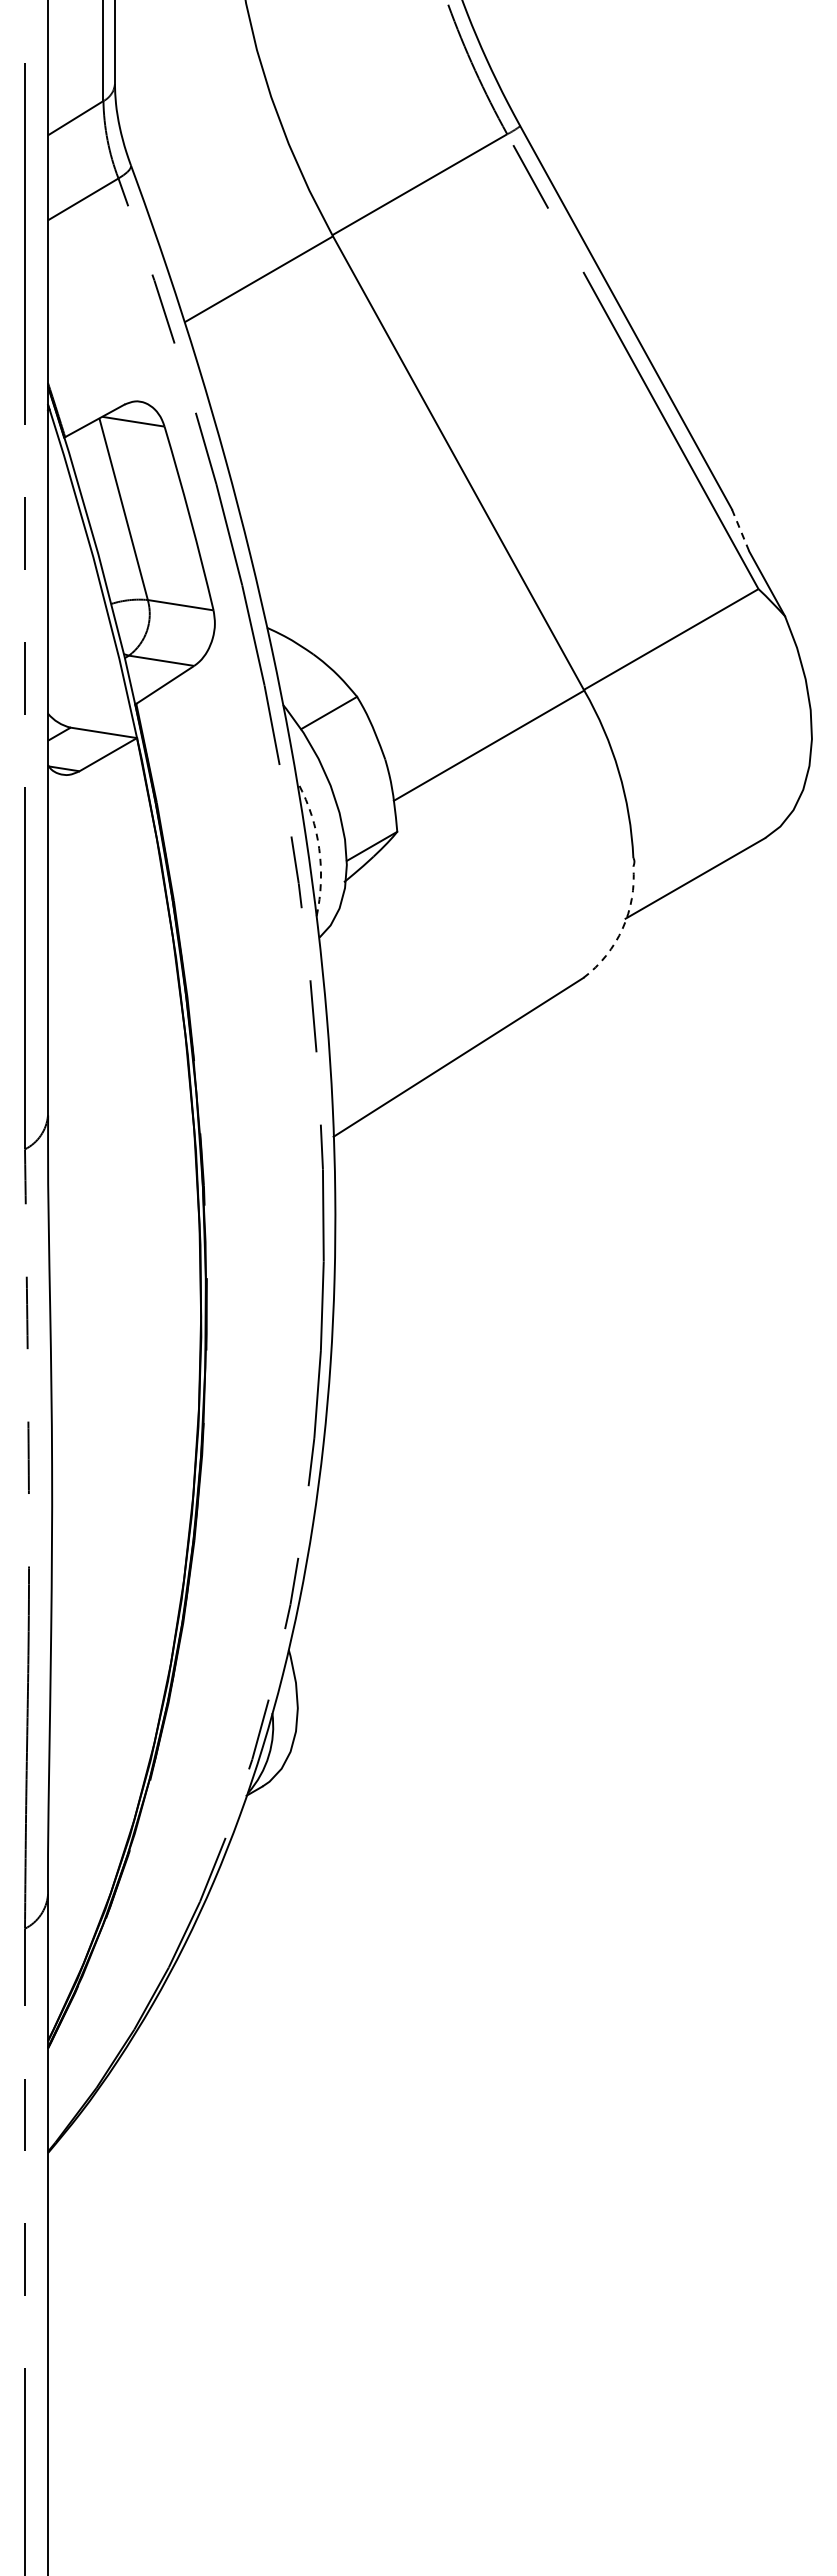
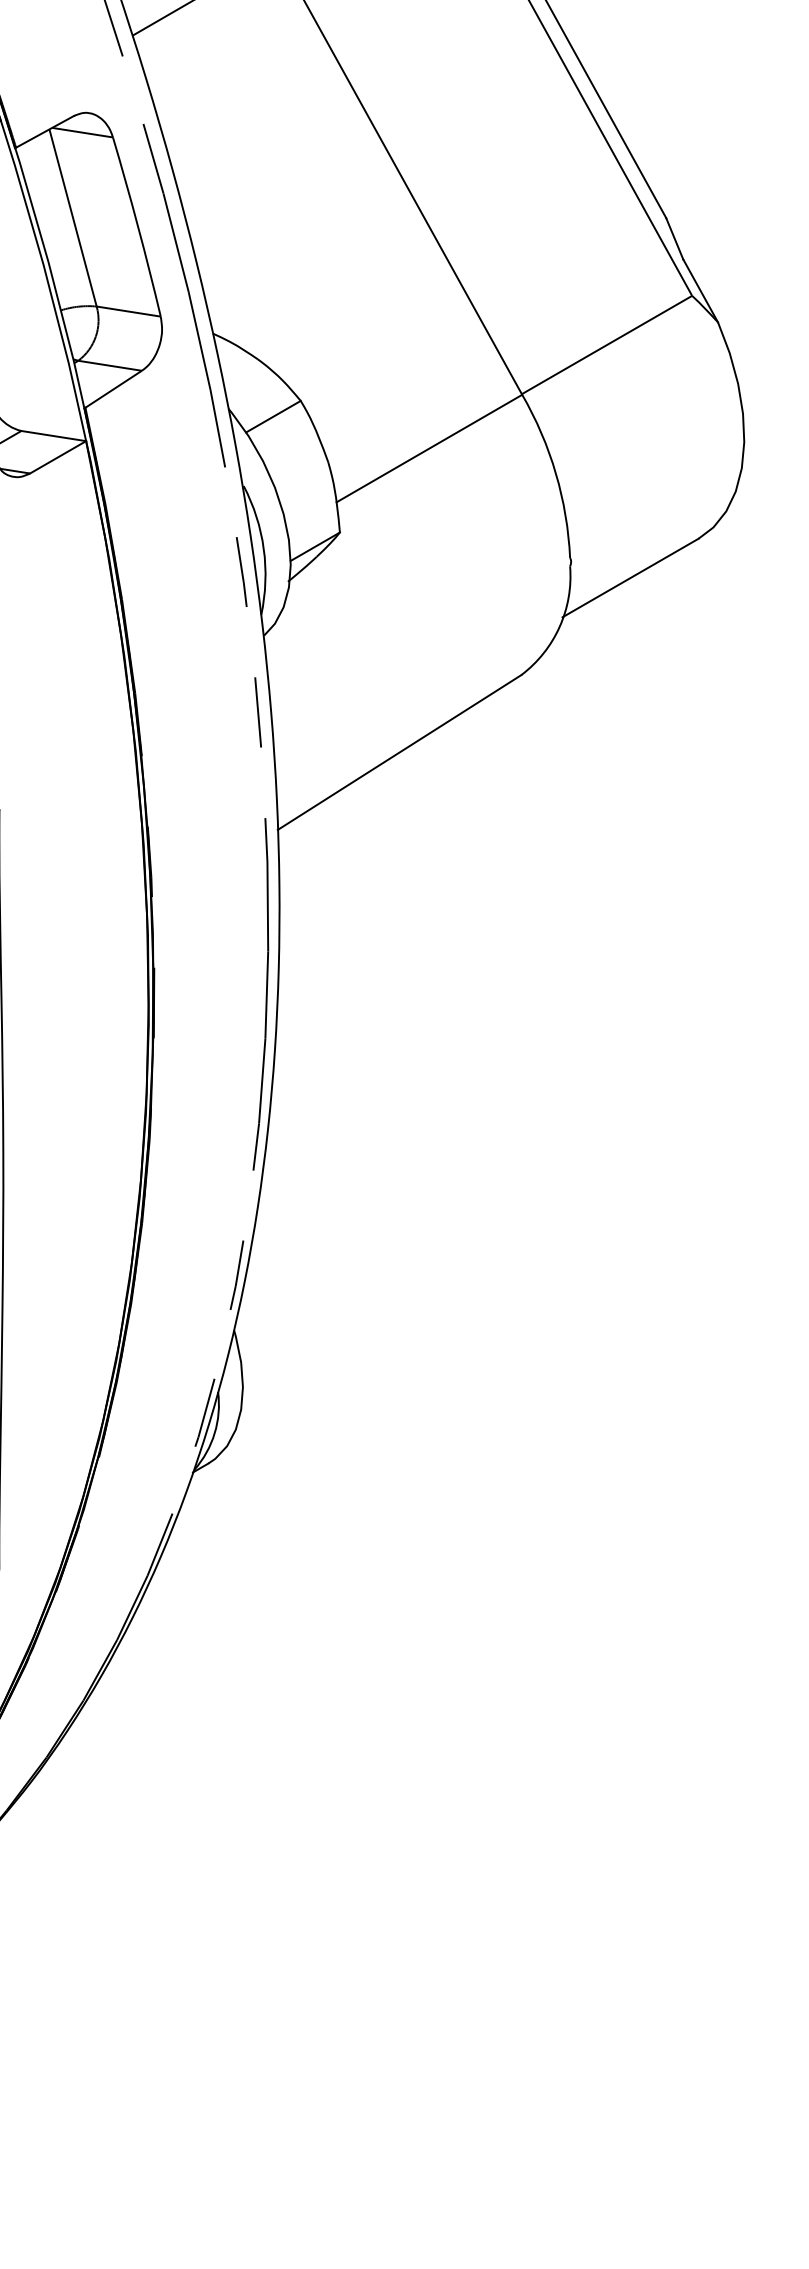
line: (740, 530) -> (674, 238), dashed -> solid
arc: (319, 848) -> (264, 548), dashed -> solid
arc: (622, 928) -> (559, 626), dashed -> solid

